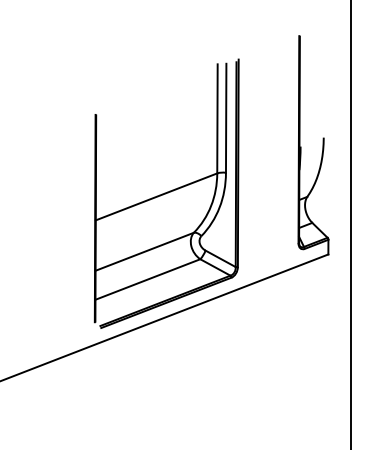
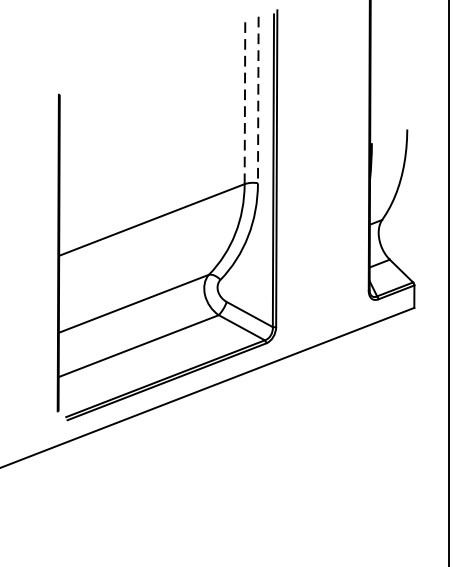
line: (217, 118) -> (245, 100), solid -> dashed
line: (226, 118) -> (258, 100), solid -> dashed

